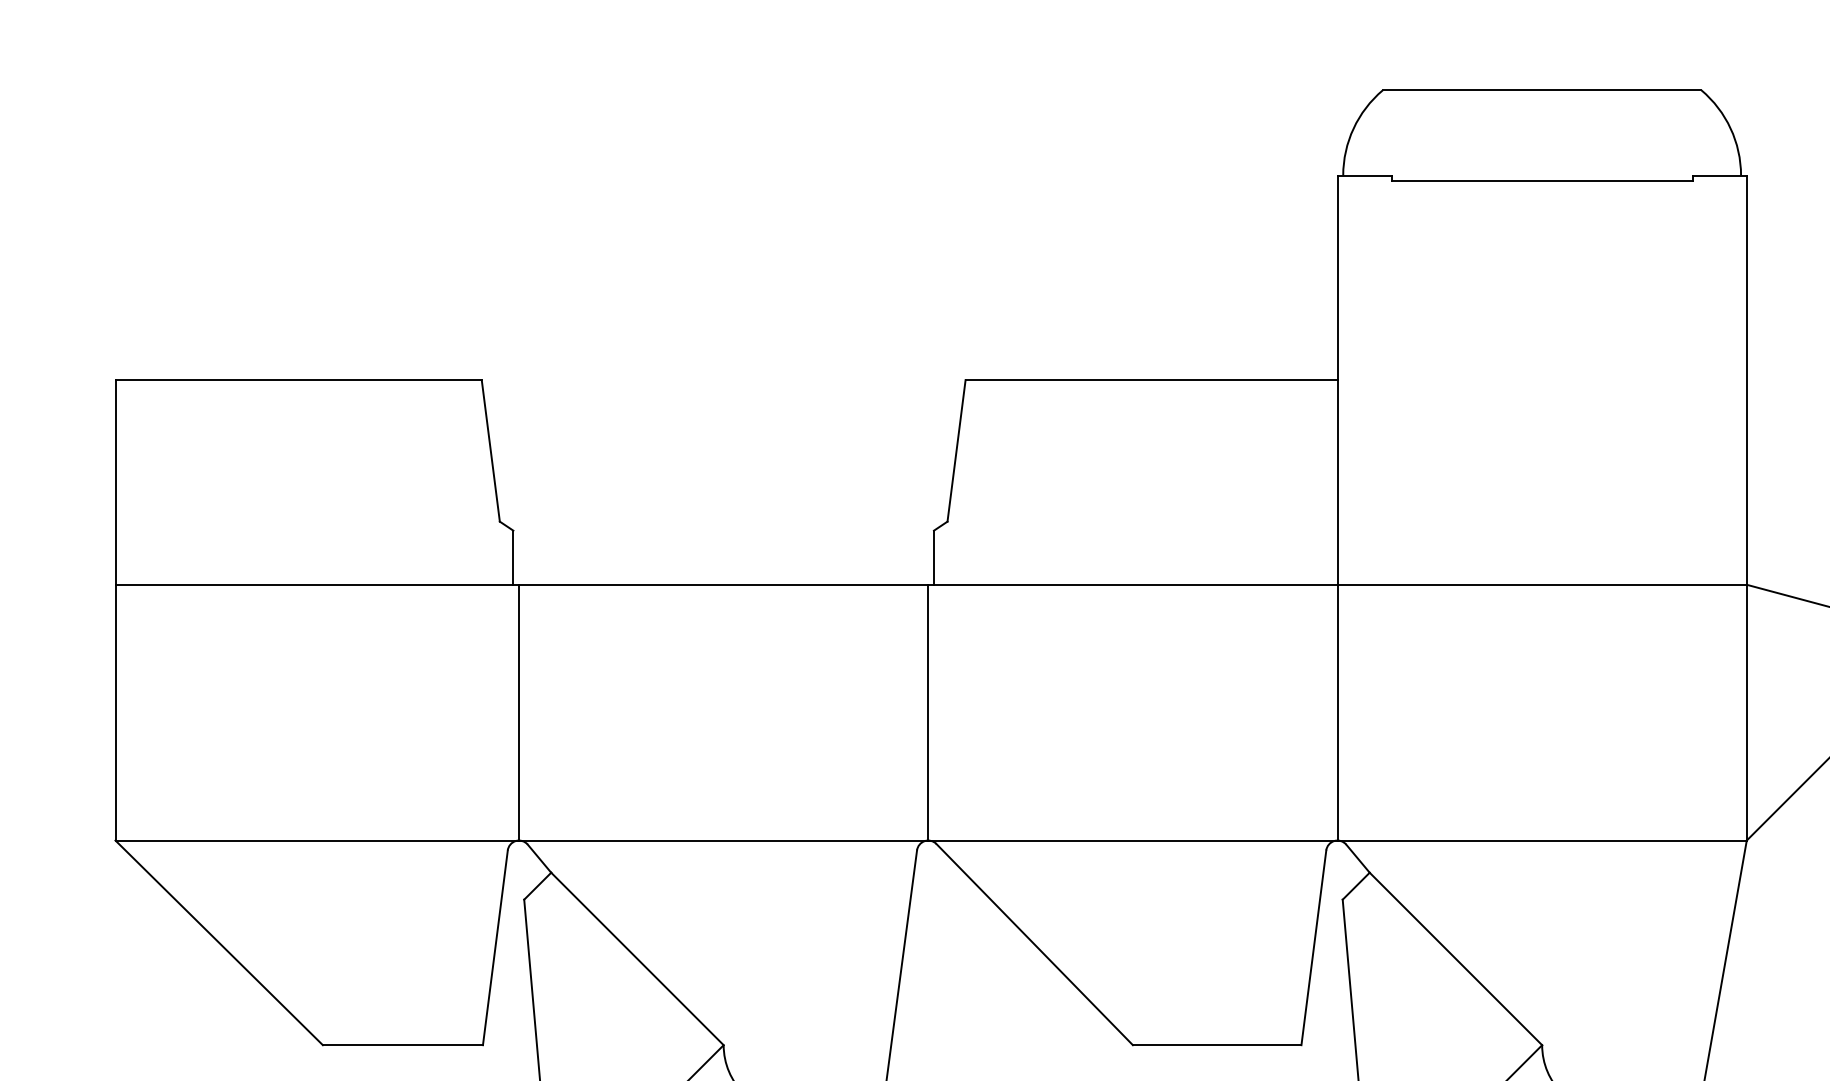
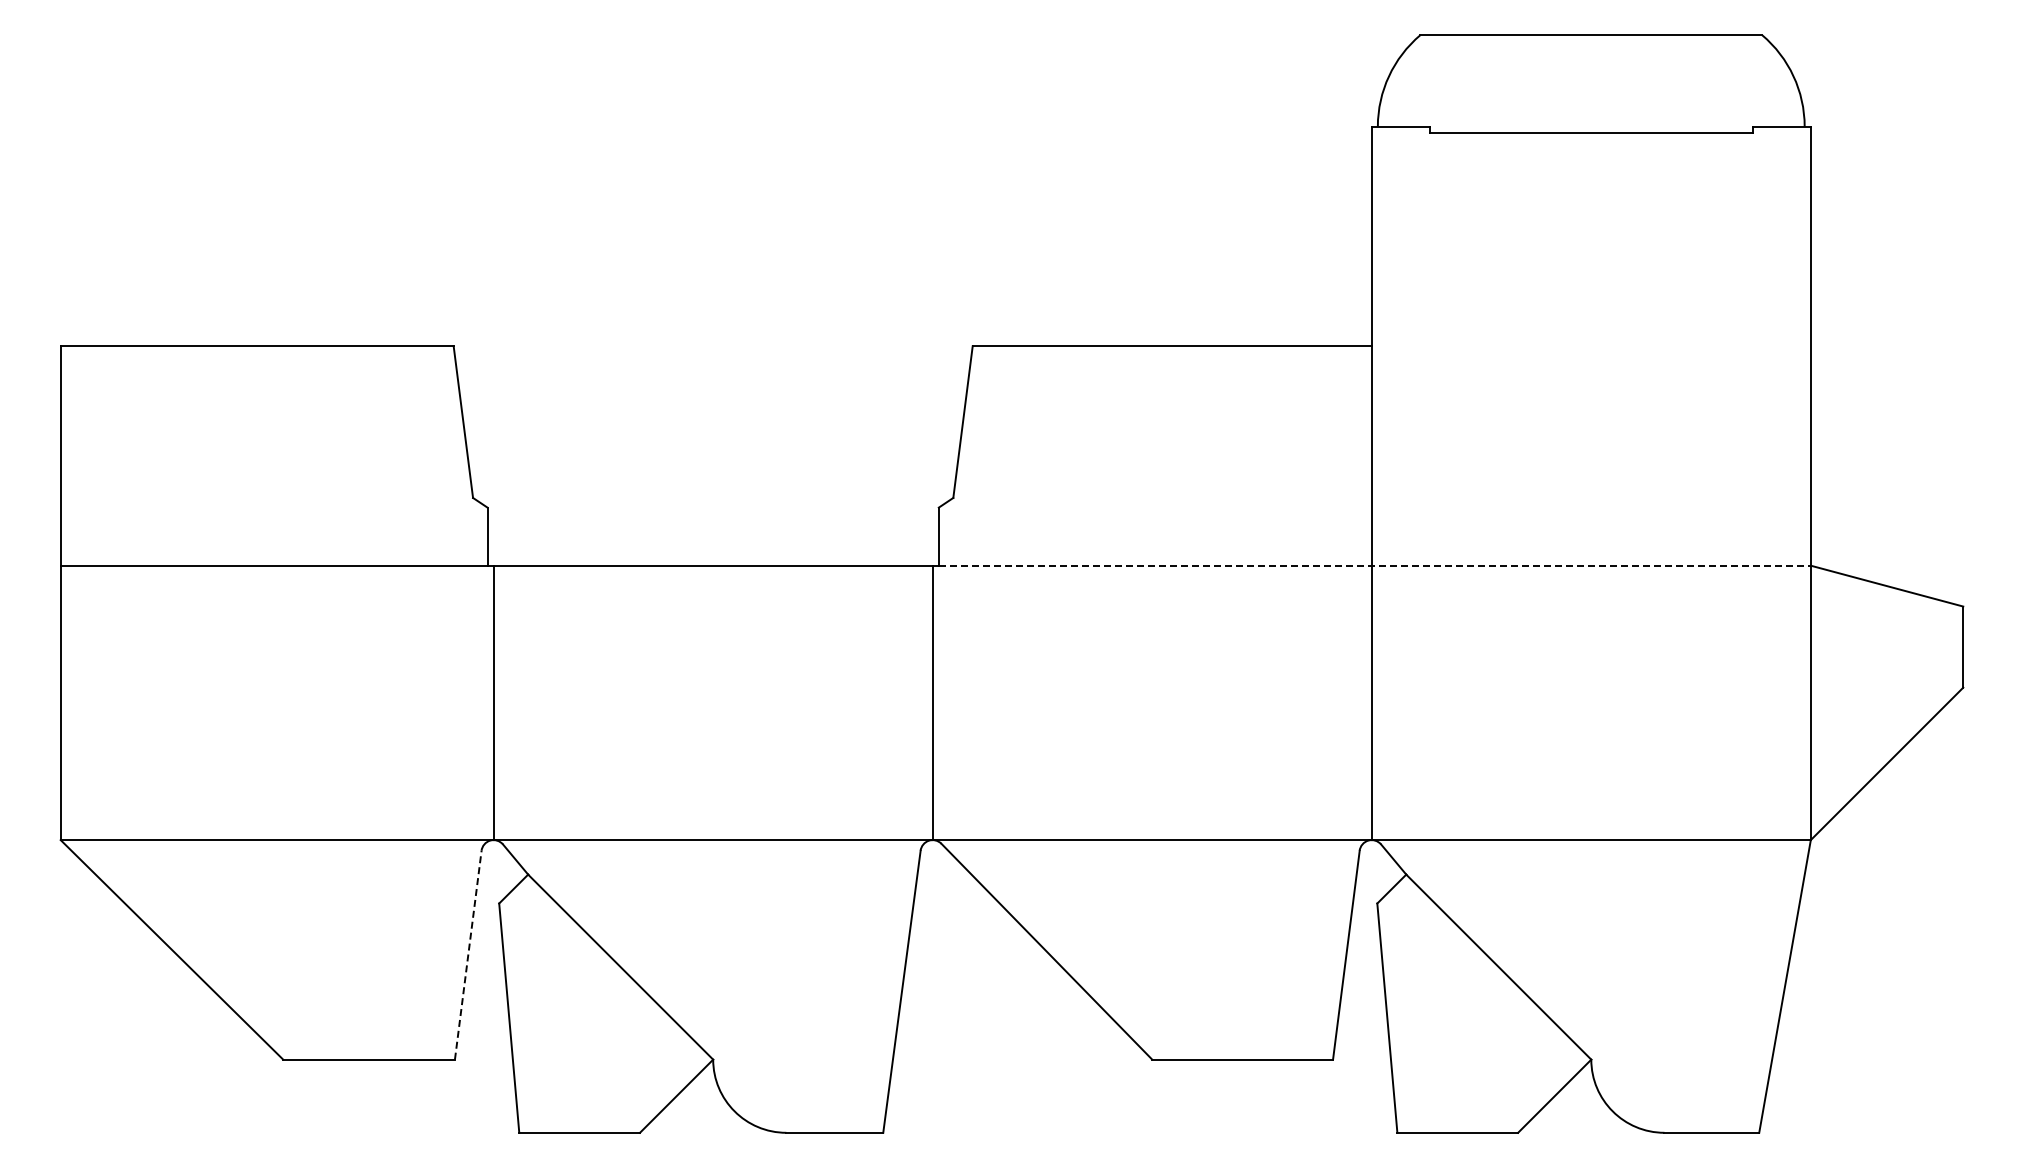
line: (1341, 584) -> (1375, 565), solid -> dashed
line: (495, 947) -> (468, 954), solid -> dashed

